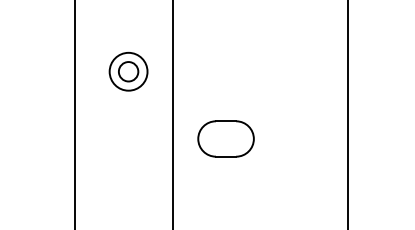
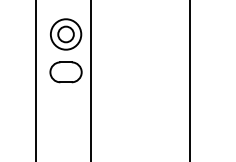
part: (129, 71) -> (66, 34), size x1.43
part: (225, 139) -> (65, 72), moved

